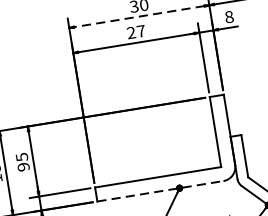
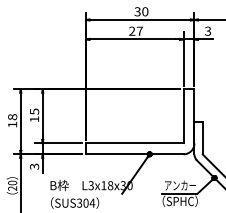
line: (139, 15) -> (140, 19), dashed -> solid
text: (229, 17) -> (208, 31), 8 -> 3
text: (23, 167) -> (34, 119), 95 -> 15
line: (160, 191) -> (134, 154), dashed -> solid

